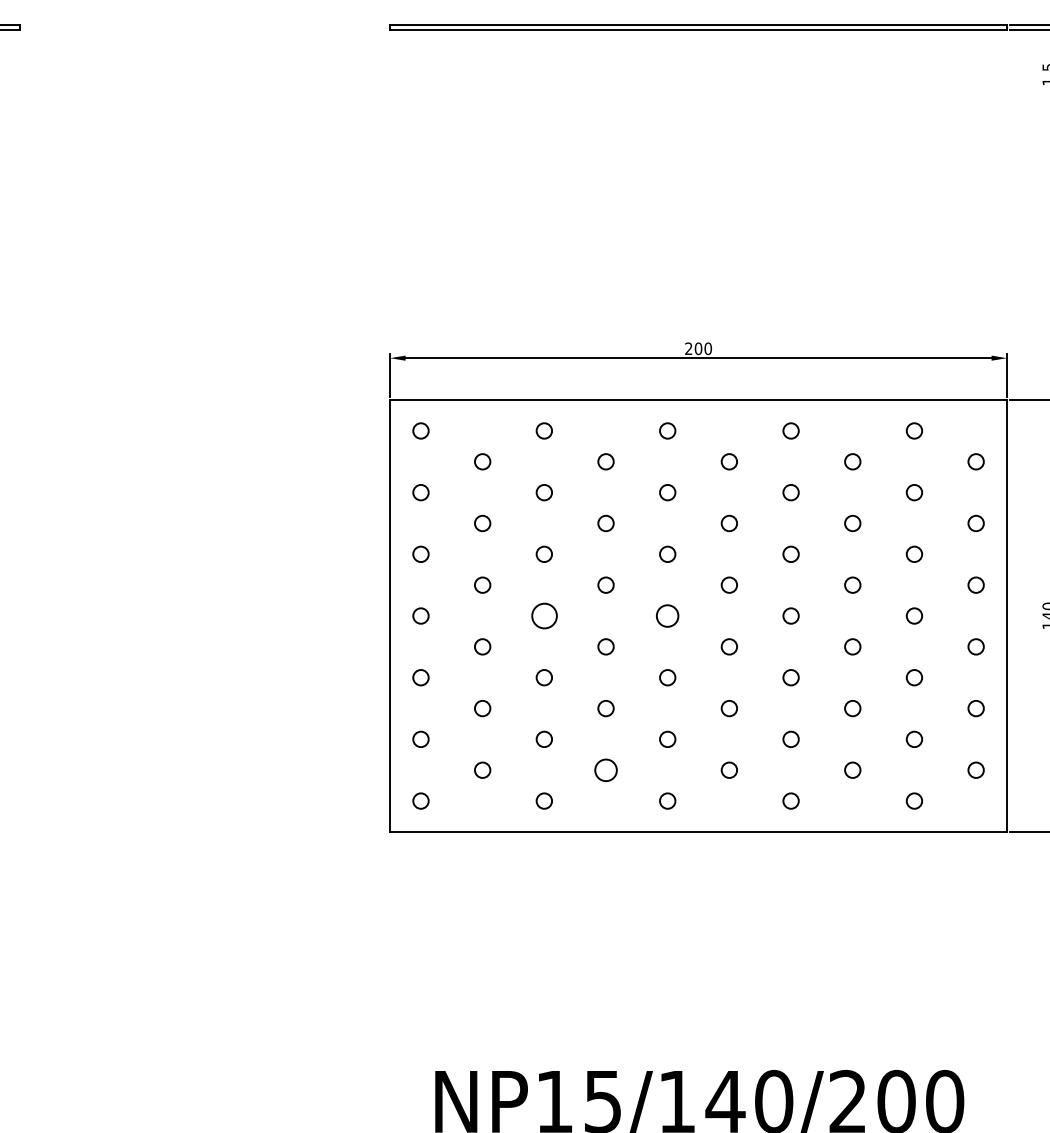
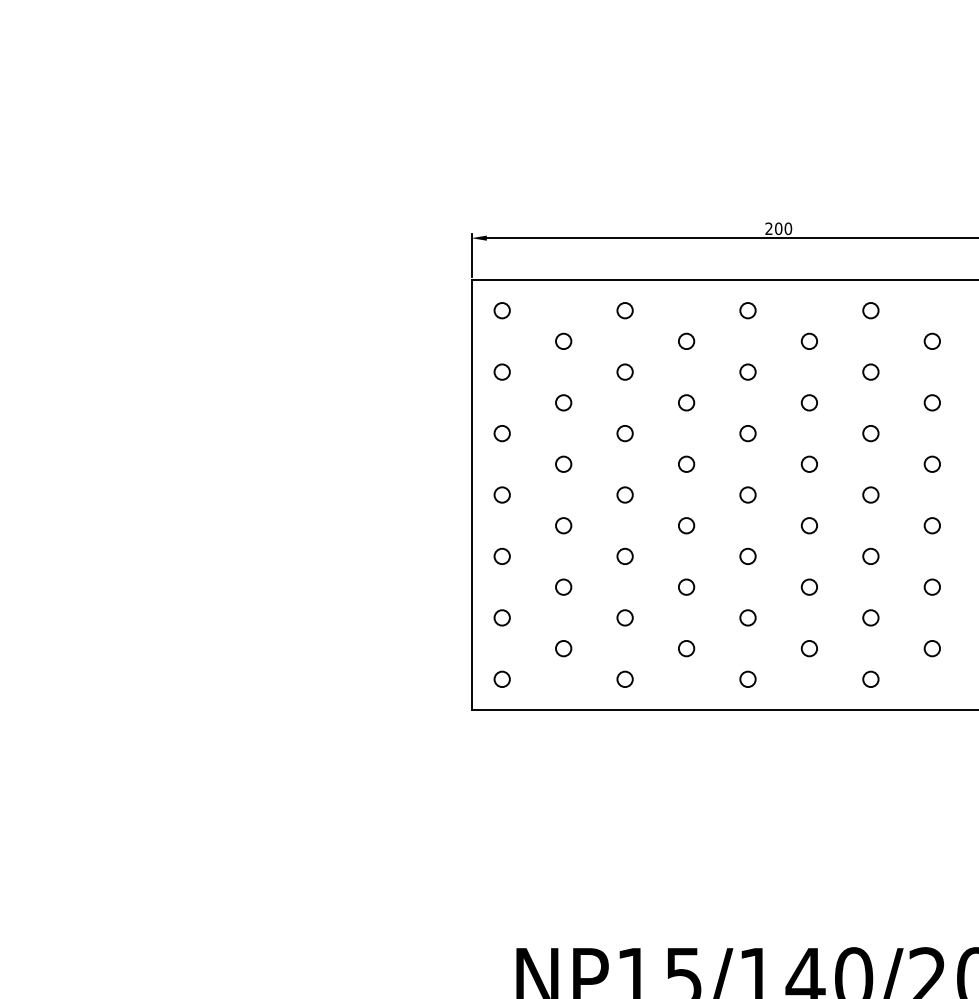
circle: (543, 615) -> (624, 494), size x0.62
circle: (667, 615) -> (747, 494), size x0.71
circle: (605, 769) -> (686, 647), size x0.71

